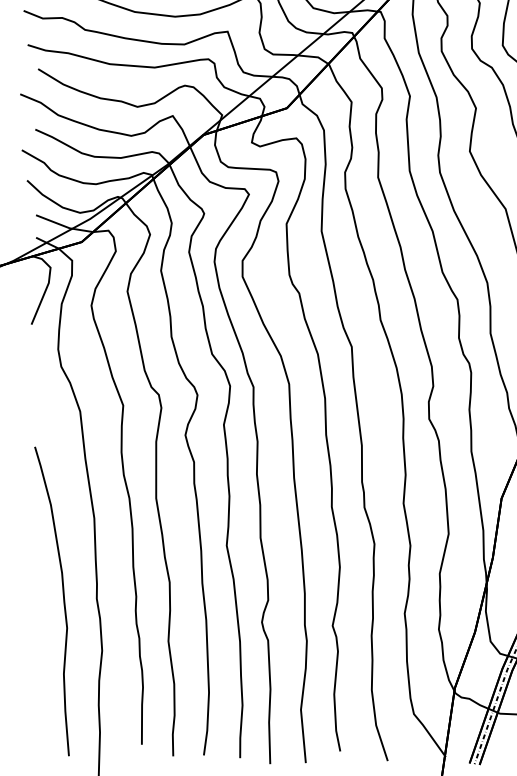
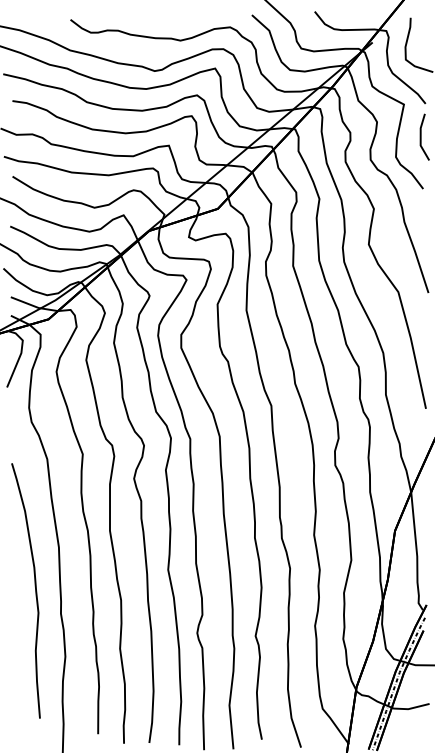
curve: (62, 596) -> (34, 586), moved

